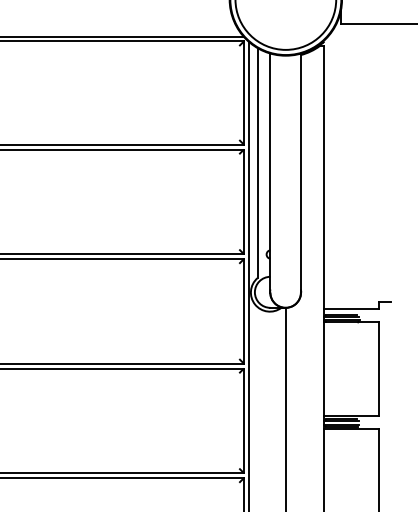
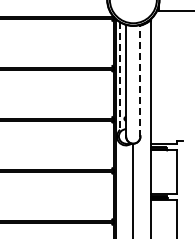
line: (258, 163) -> (120, 76), solid -> dashed
line: (301, 172) -> (140, 80), solid -> dashed

